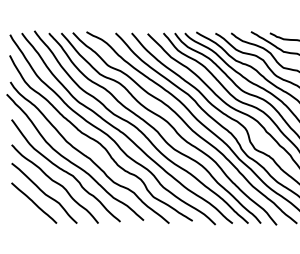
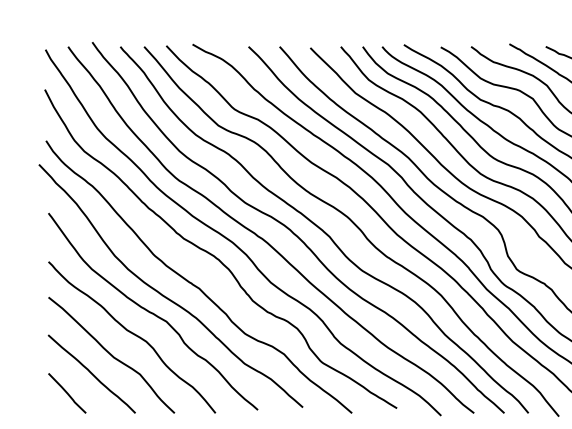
line: (21, 212) -> (67, 391), added

